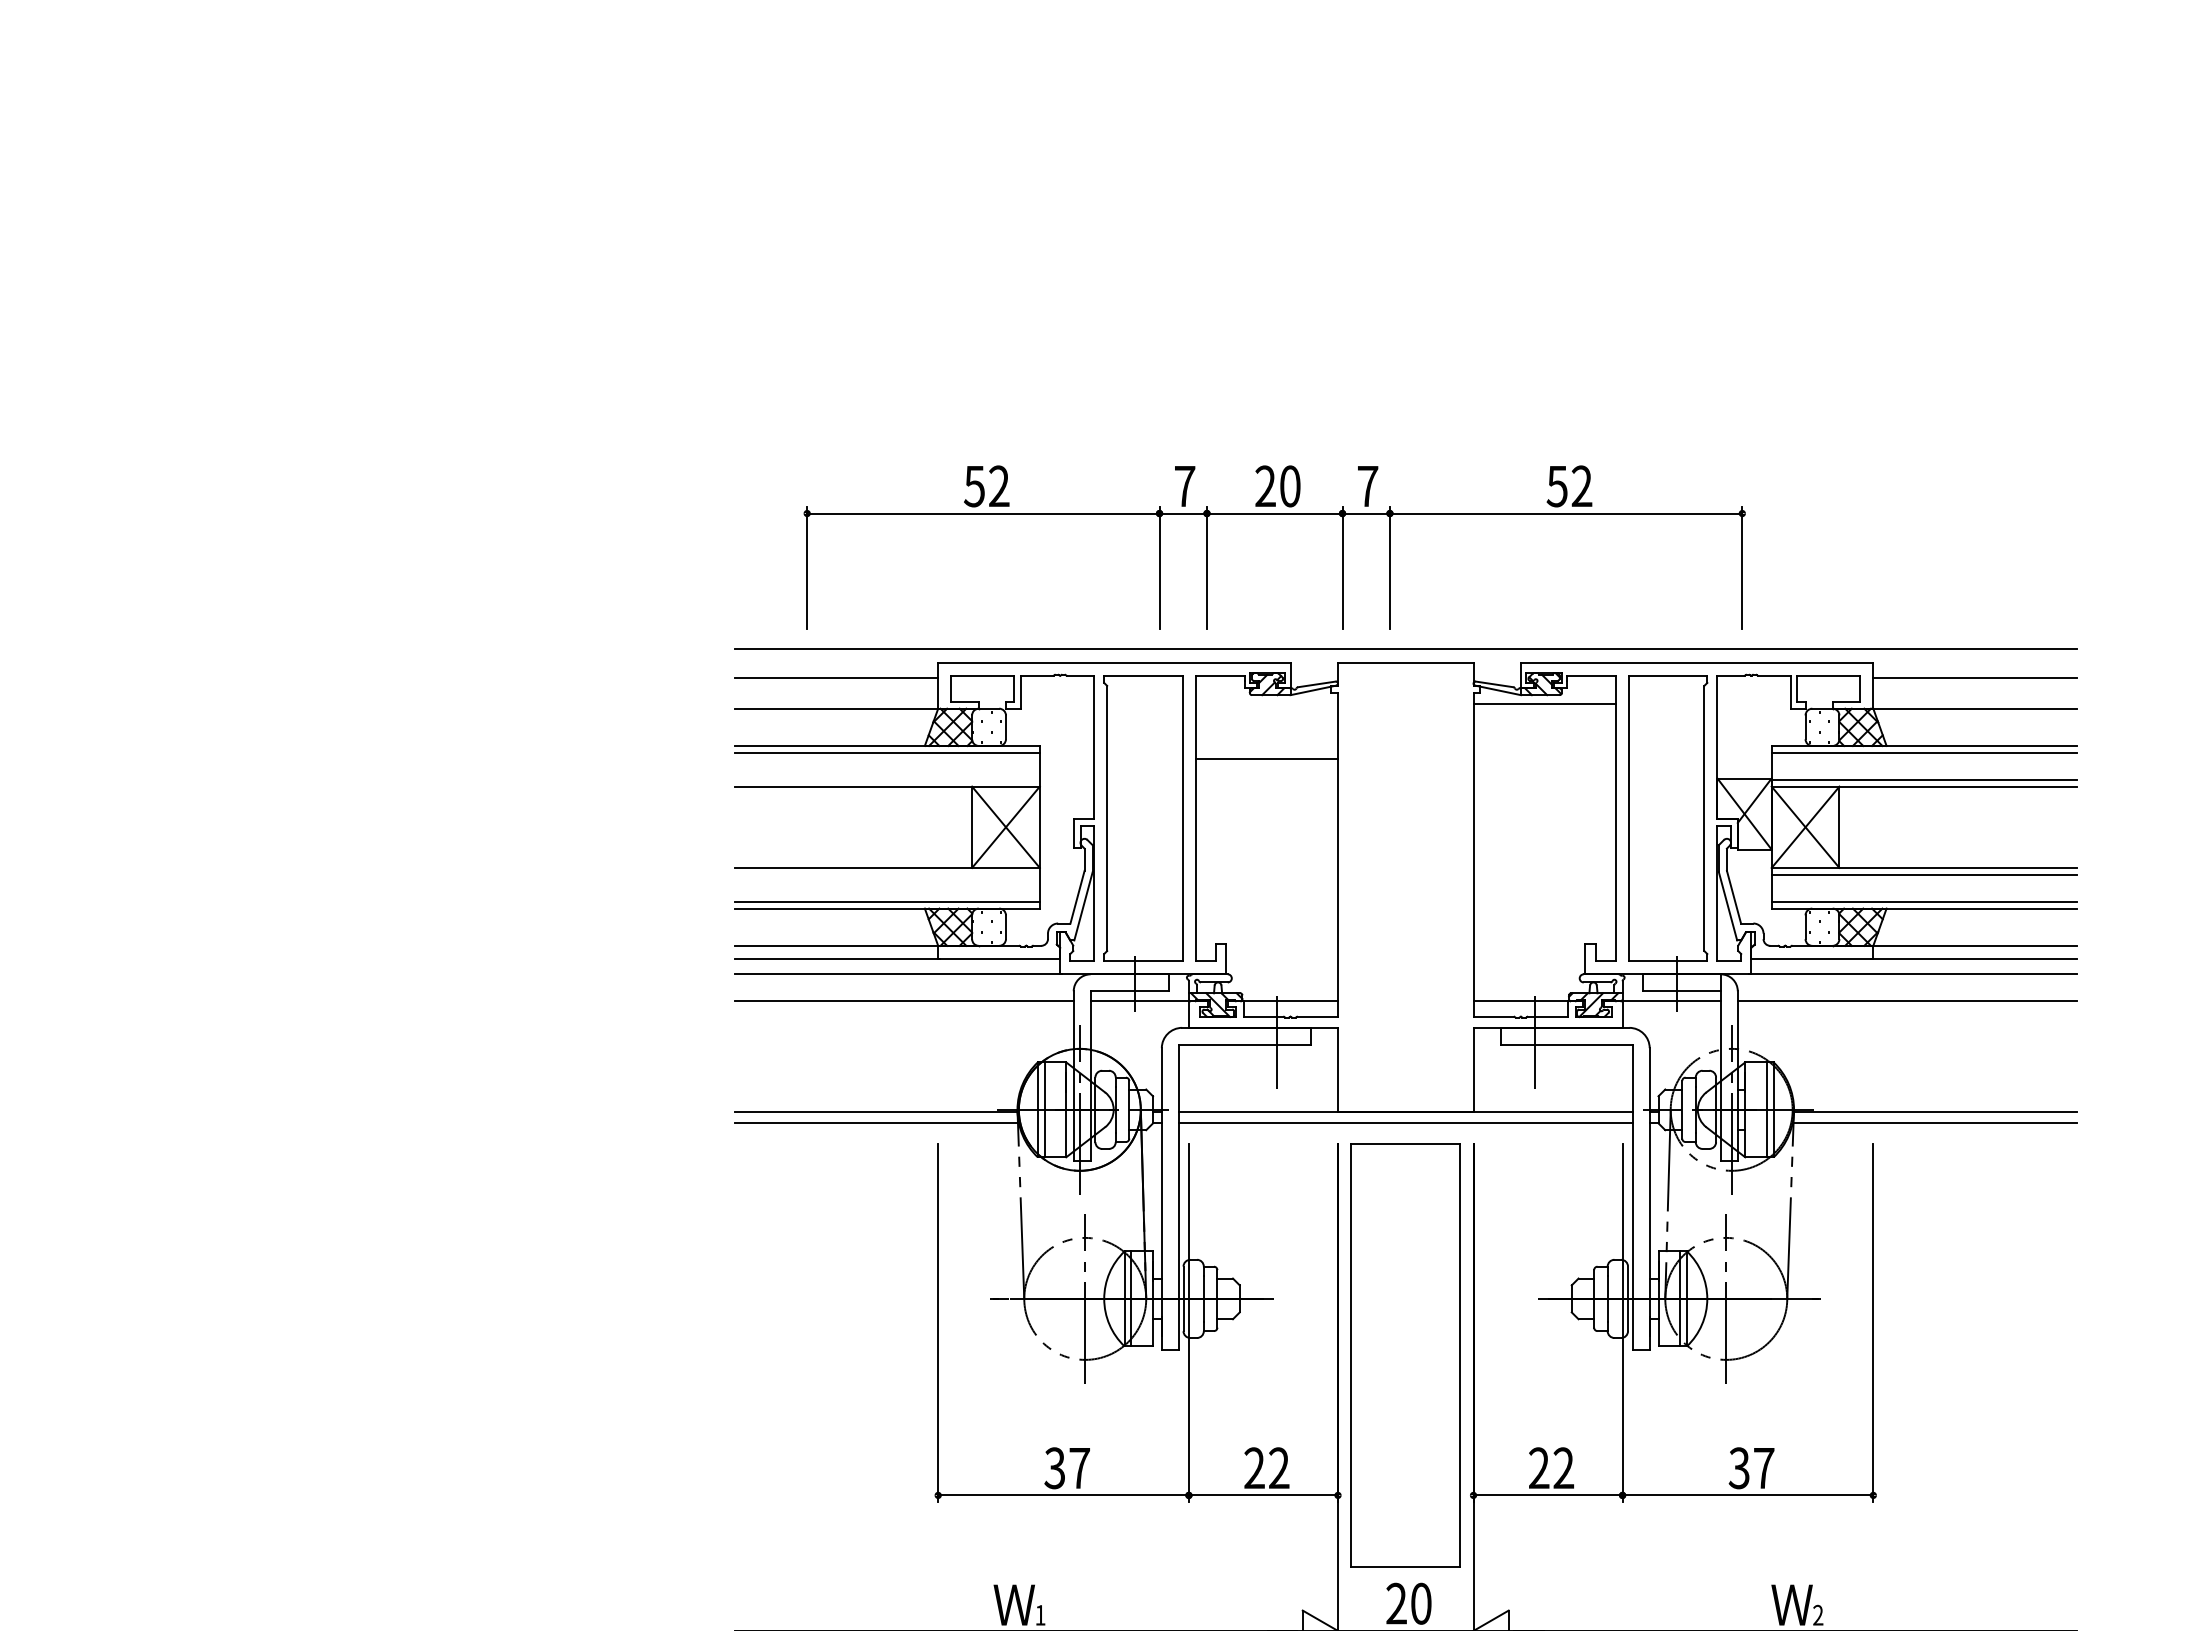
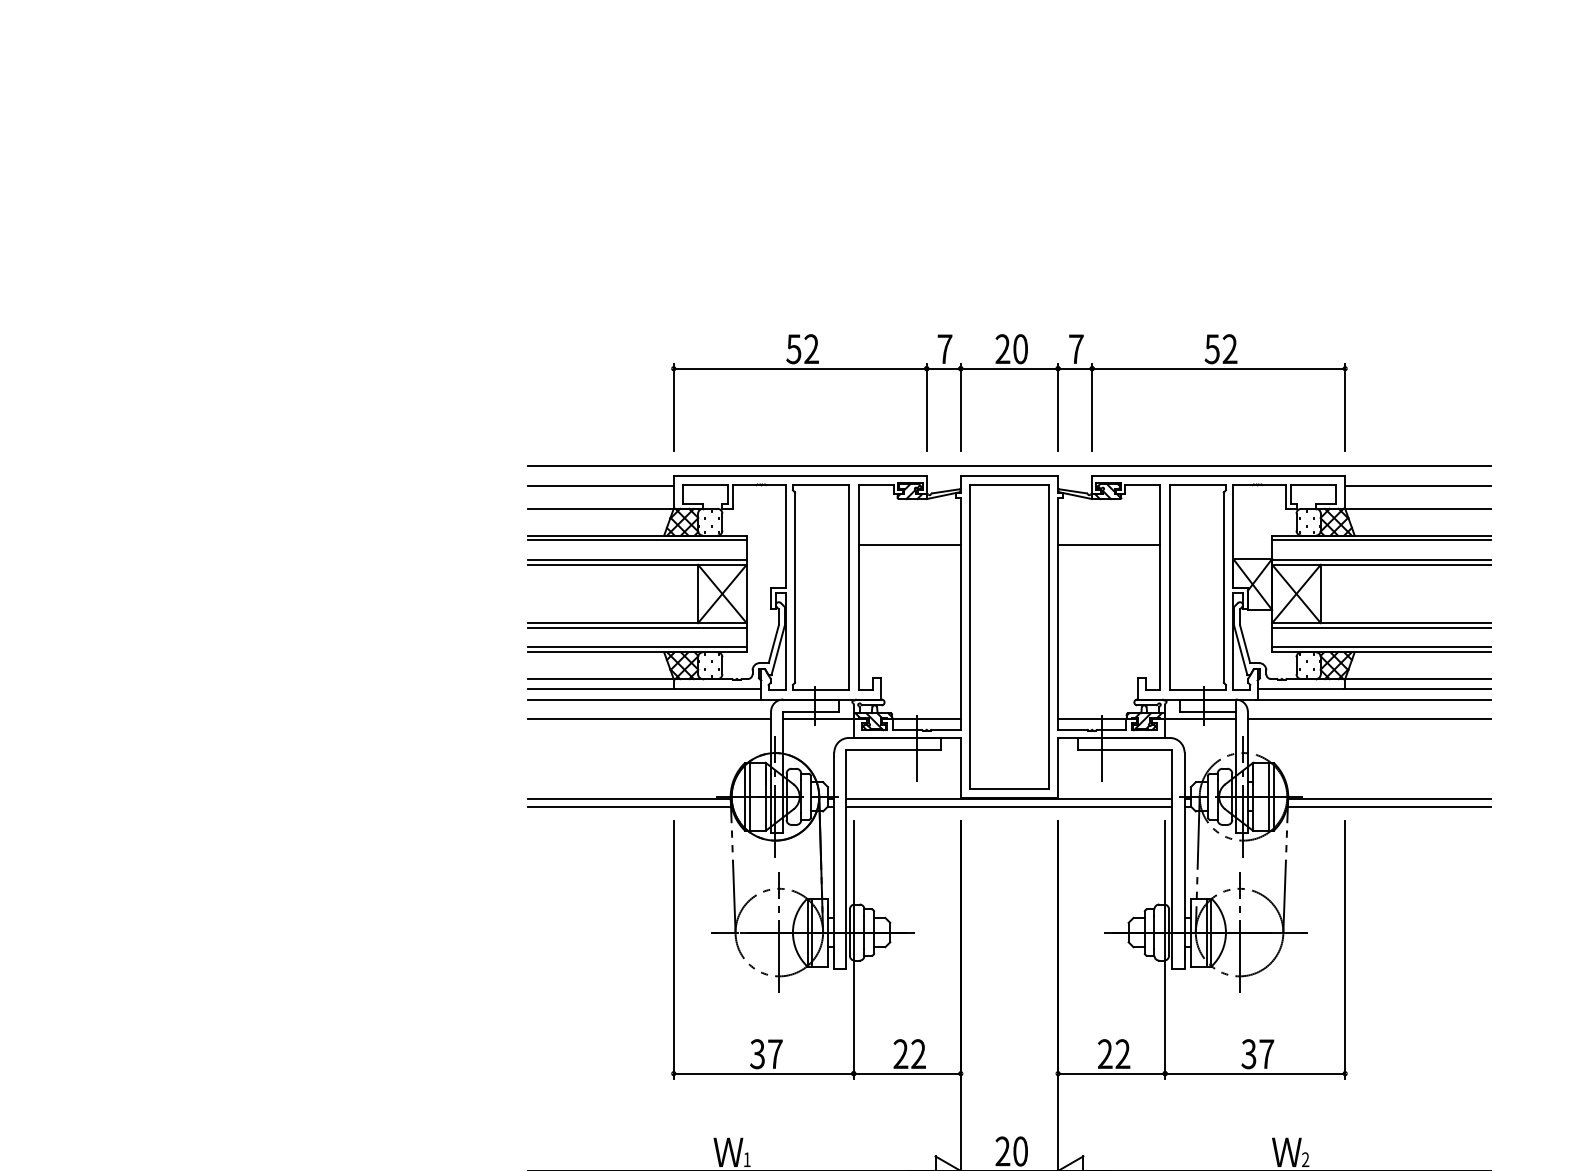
part: (1274, 514) -> (1009, 369), moved
line: (1544, 703) -> (1109, 544), moved
line: (886, 779) -> (636, 559), added
line: (886, 874) -> (636, 627), added
part: (1405, 1355) -> (1009, 637), moved

